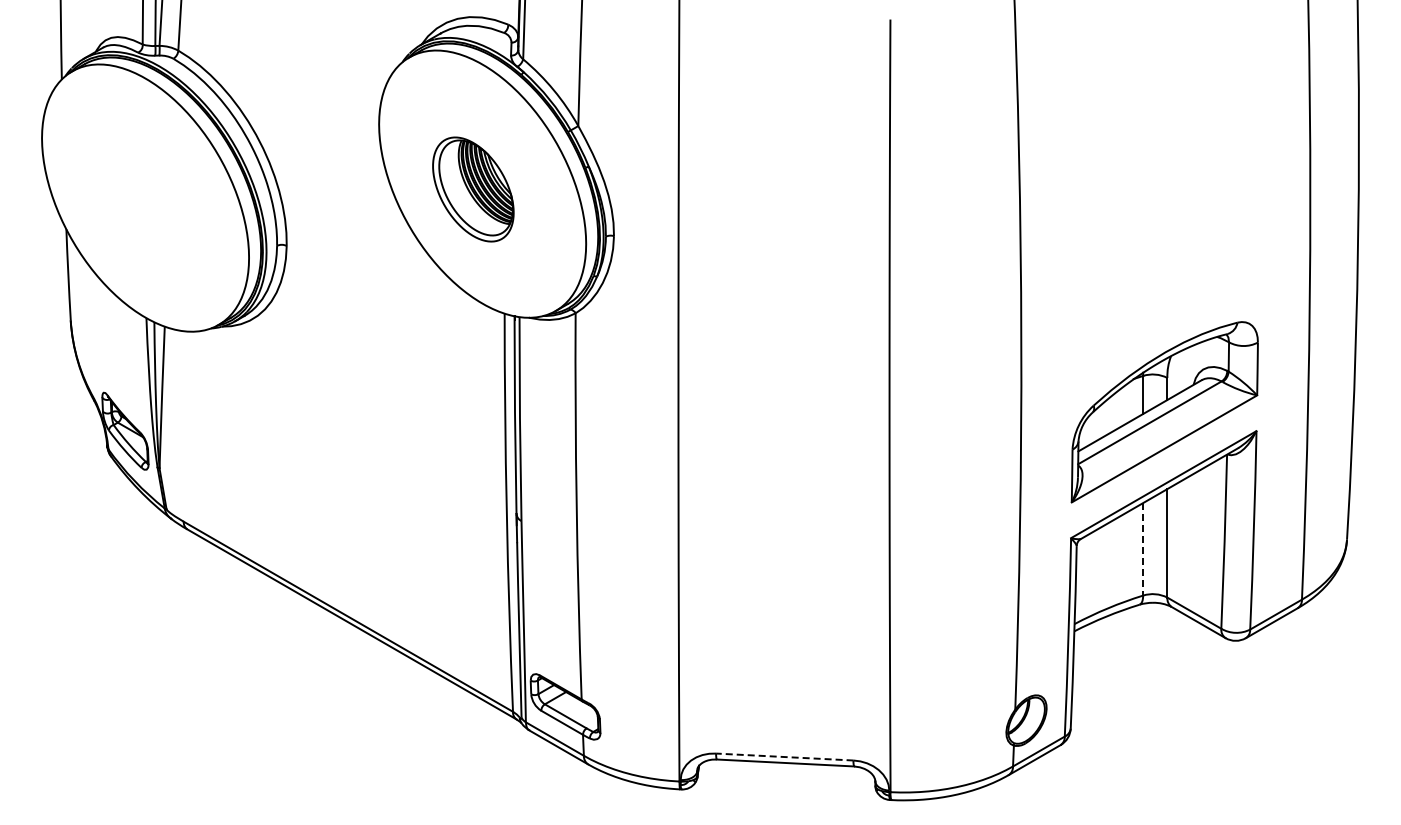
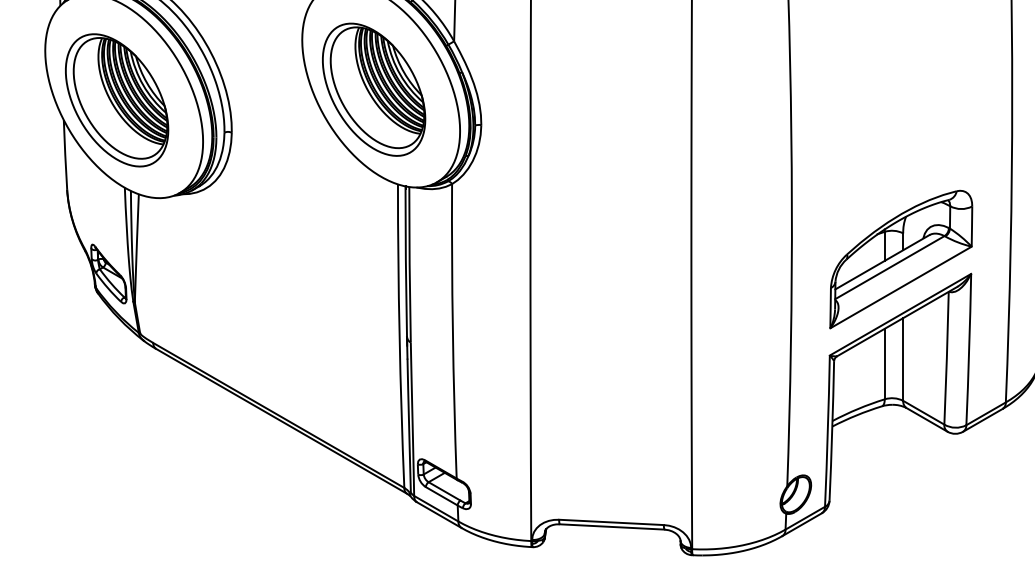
part: (473, 189) -> (374, 89), size x1.67
part: (136, 203) -> (117, 100), added
line: (1143, 549) -> (885, 364), dashed -> solid
line: (784, 757) -> (611, 522), dashed -> solid

